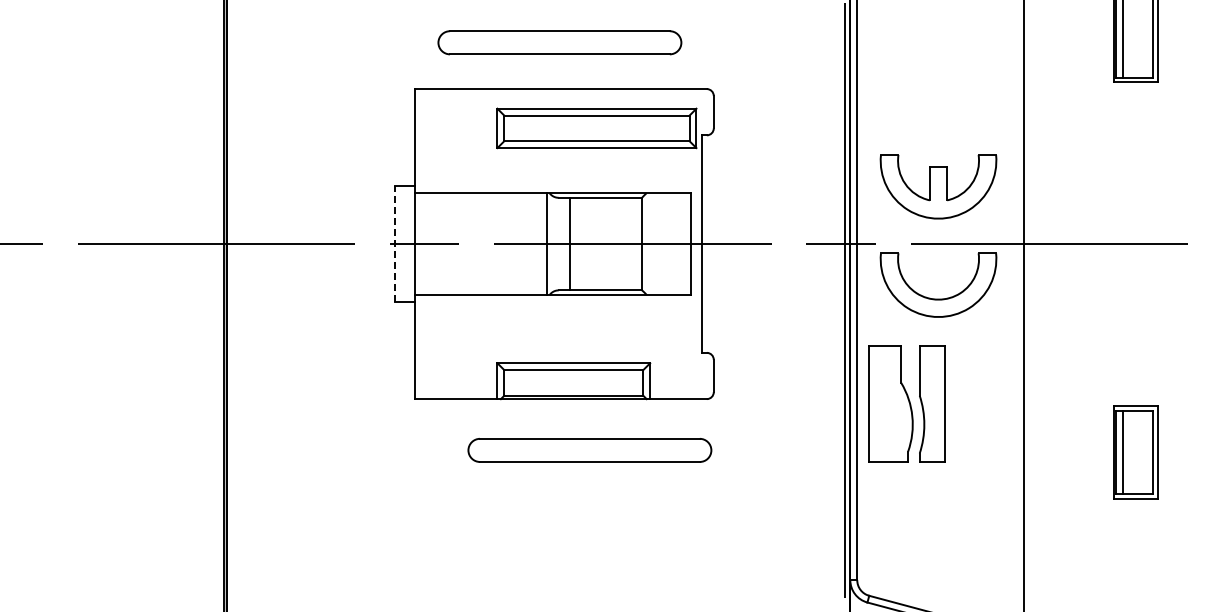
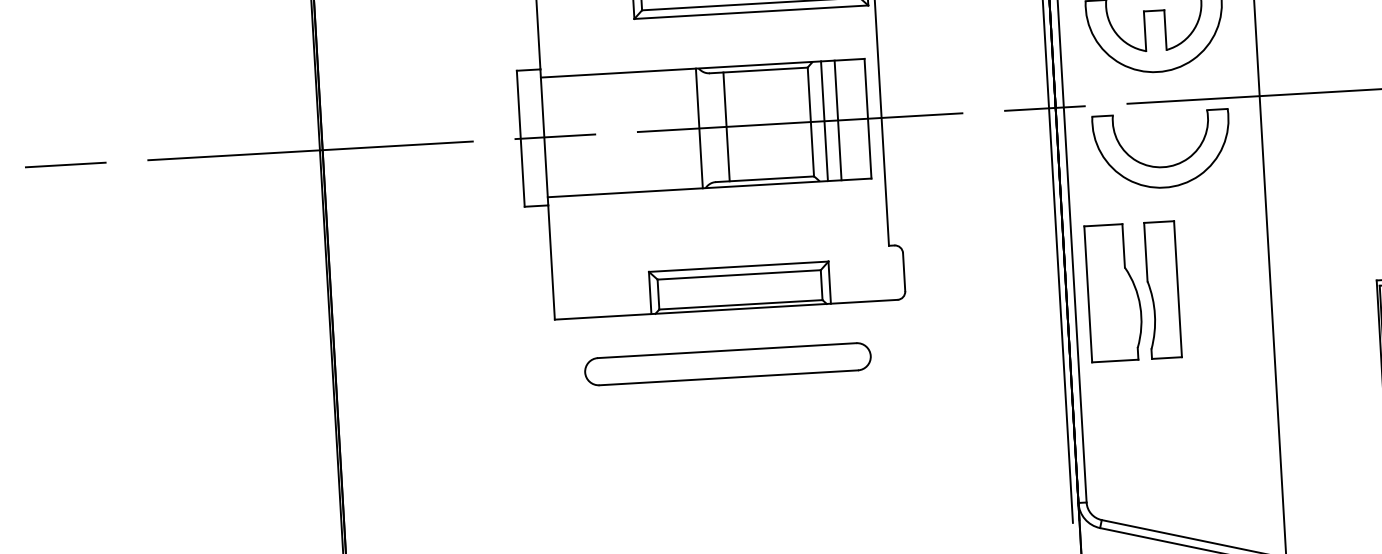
line: (395, 244) -> (521, 139), dashed -> solid
line: (653, 244) -> (824, 121), added
line: (665, 244) -> (838, 120), added
part: (589, 450) -> (727, 364), moved

